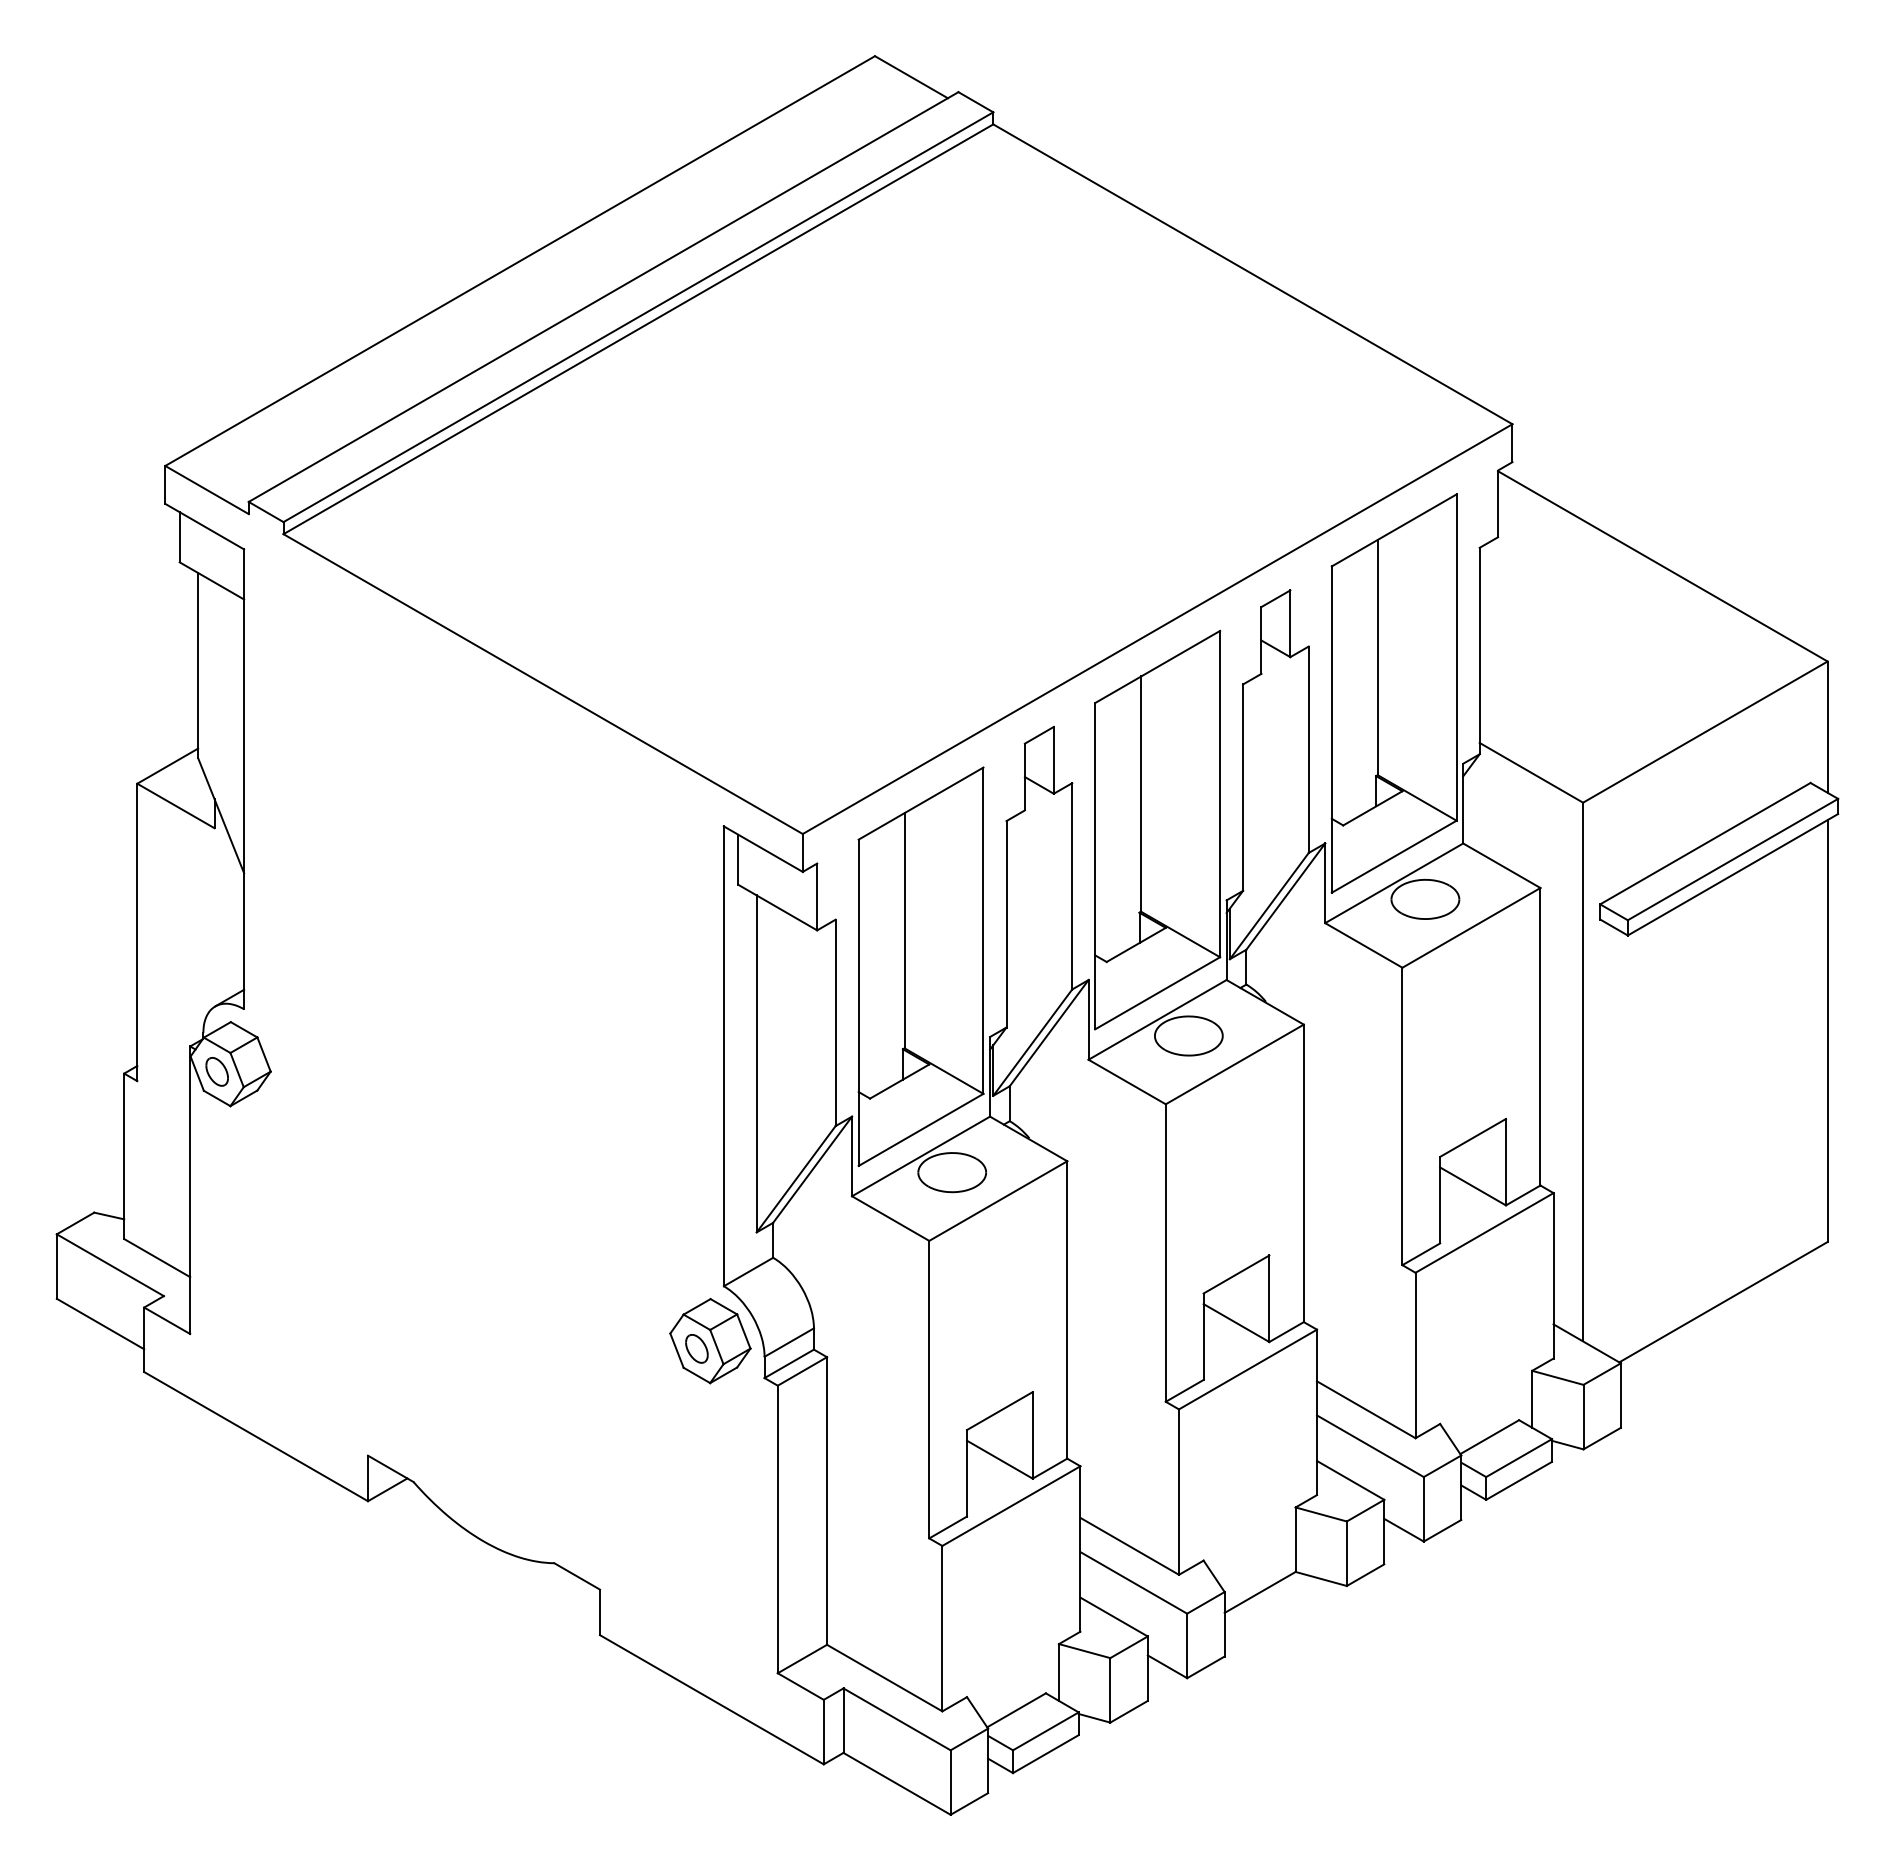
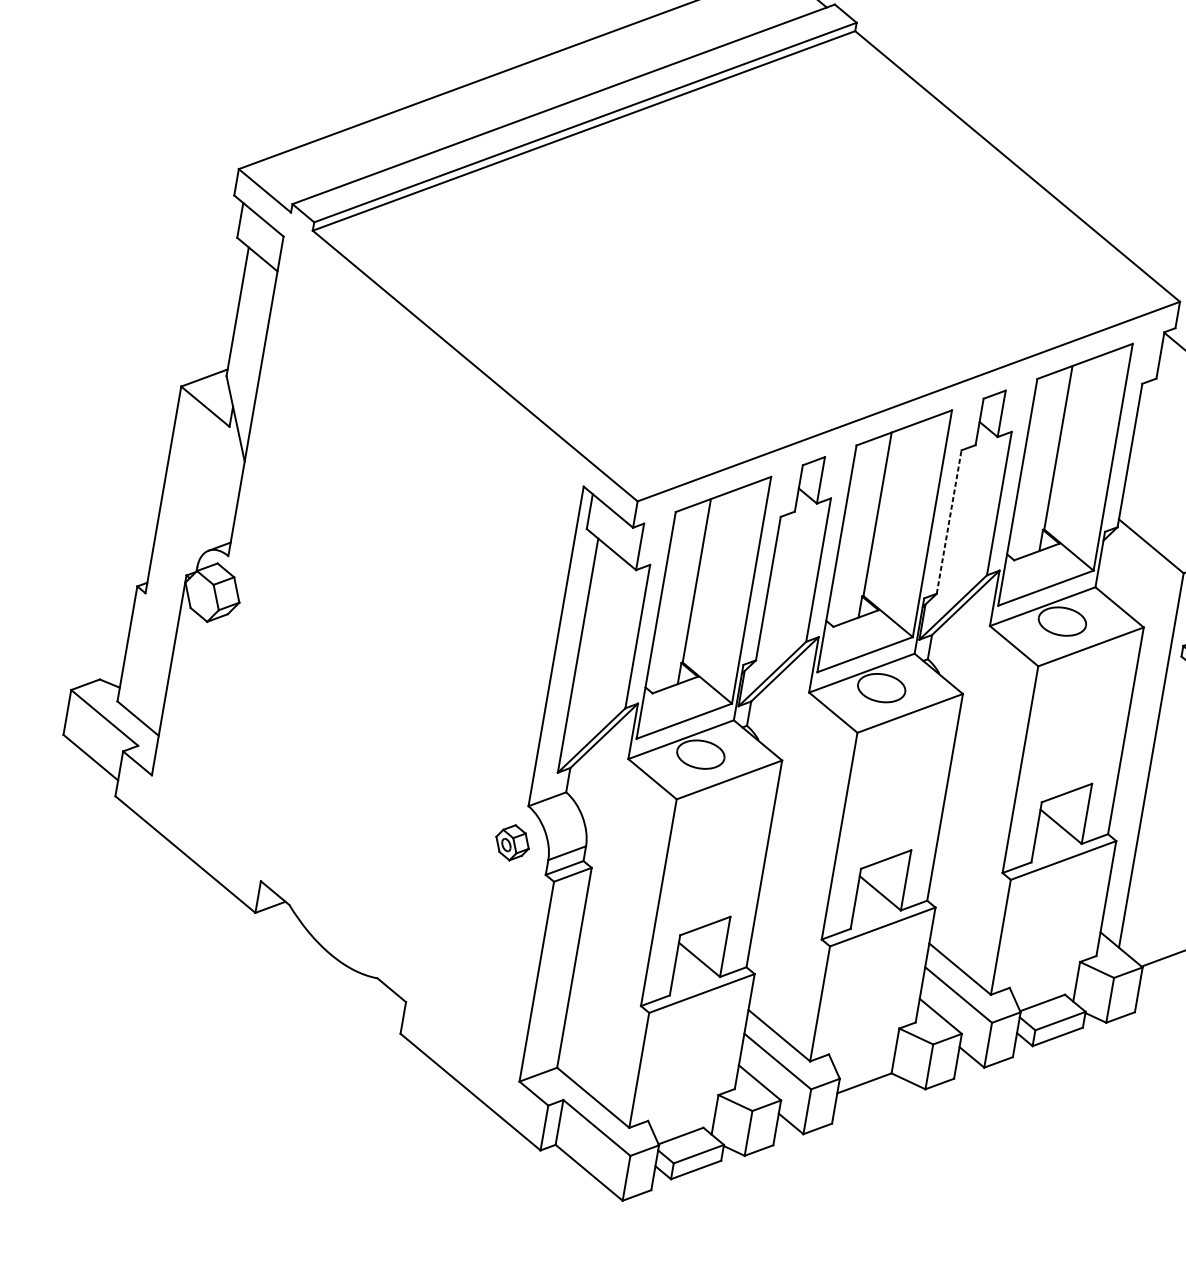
line: (1243, 787) -> (949, 521), solid -> dashed
part: (216, 1071) -> (201, 596), removed
part: (710, 1341) -> (512, 842), size x0.6

